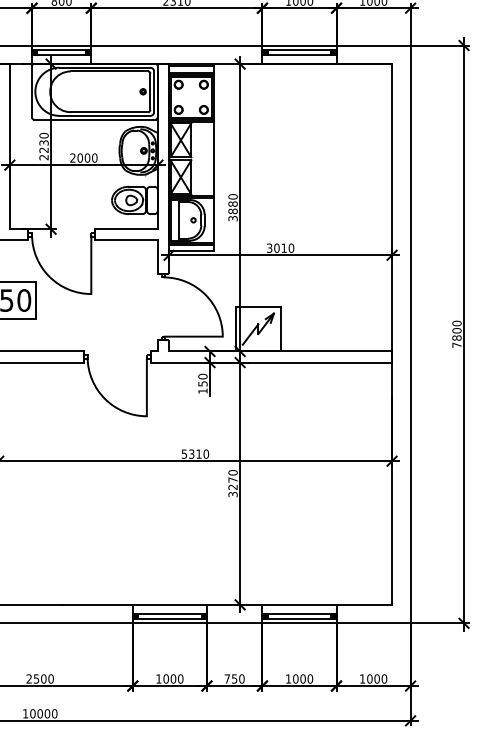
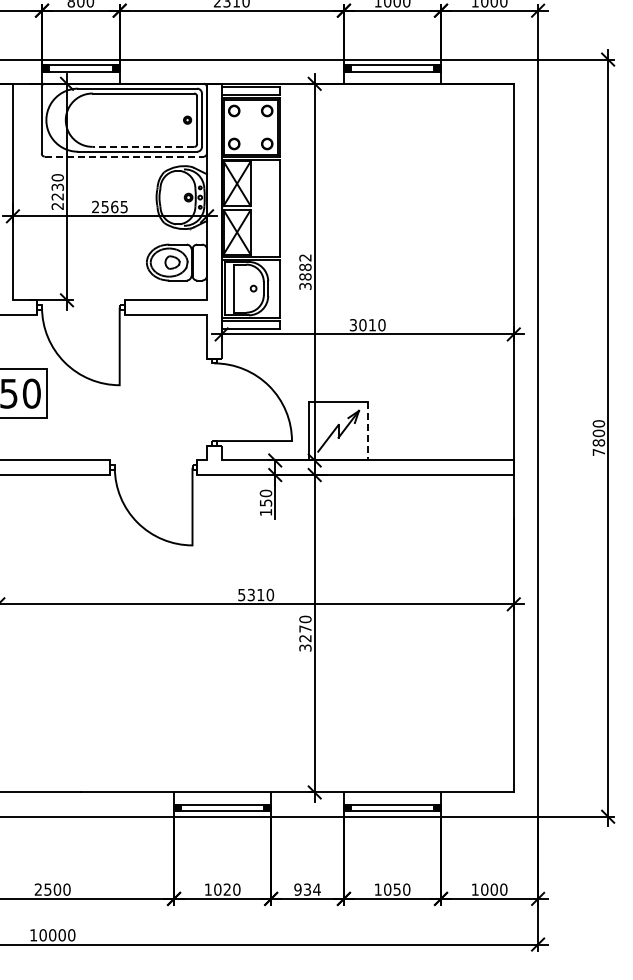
line: (109, 111) -> (143, 146), solid -> dashed
line: (94, 119) -> (124, 156), solid -> dashed
text: (87, 157) -> (114, 206), 2000 -> 2565
text: (233, 196) -> (305, 257), 3880 -> 3882
line: (280, 329) -> (367, 431), solid -> dashed
text: (173, 678) -> (227, 889), 1000 -> 1020
text: (234, 678) -> (307, 889), 750 -> 934
text: (302, 678) -> (396, 889), 1000 -> 1050

